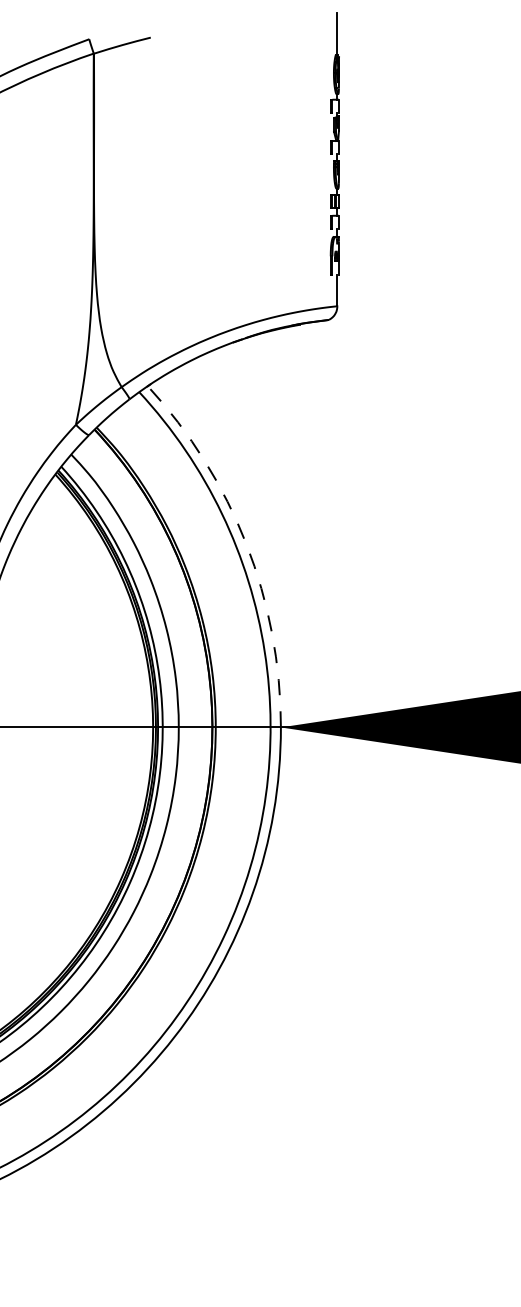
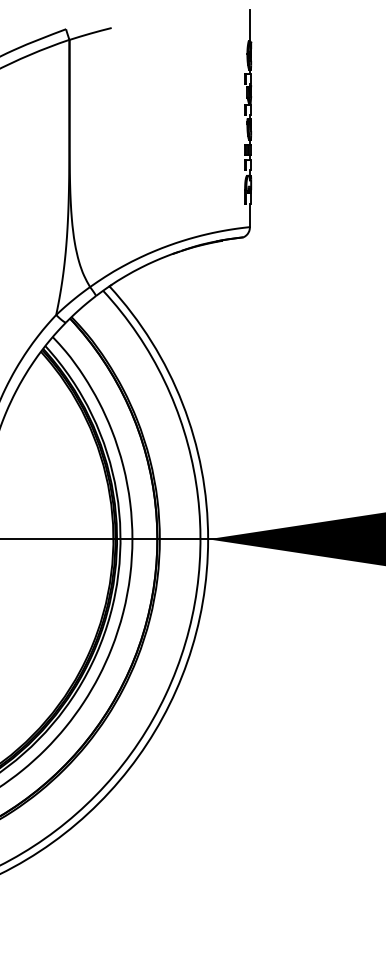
arc: (246, 544) -> (182, 403), dashed -> solid

